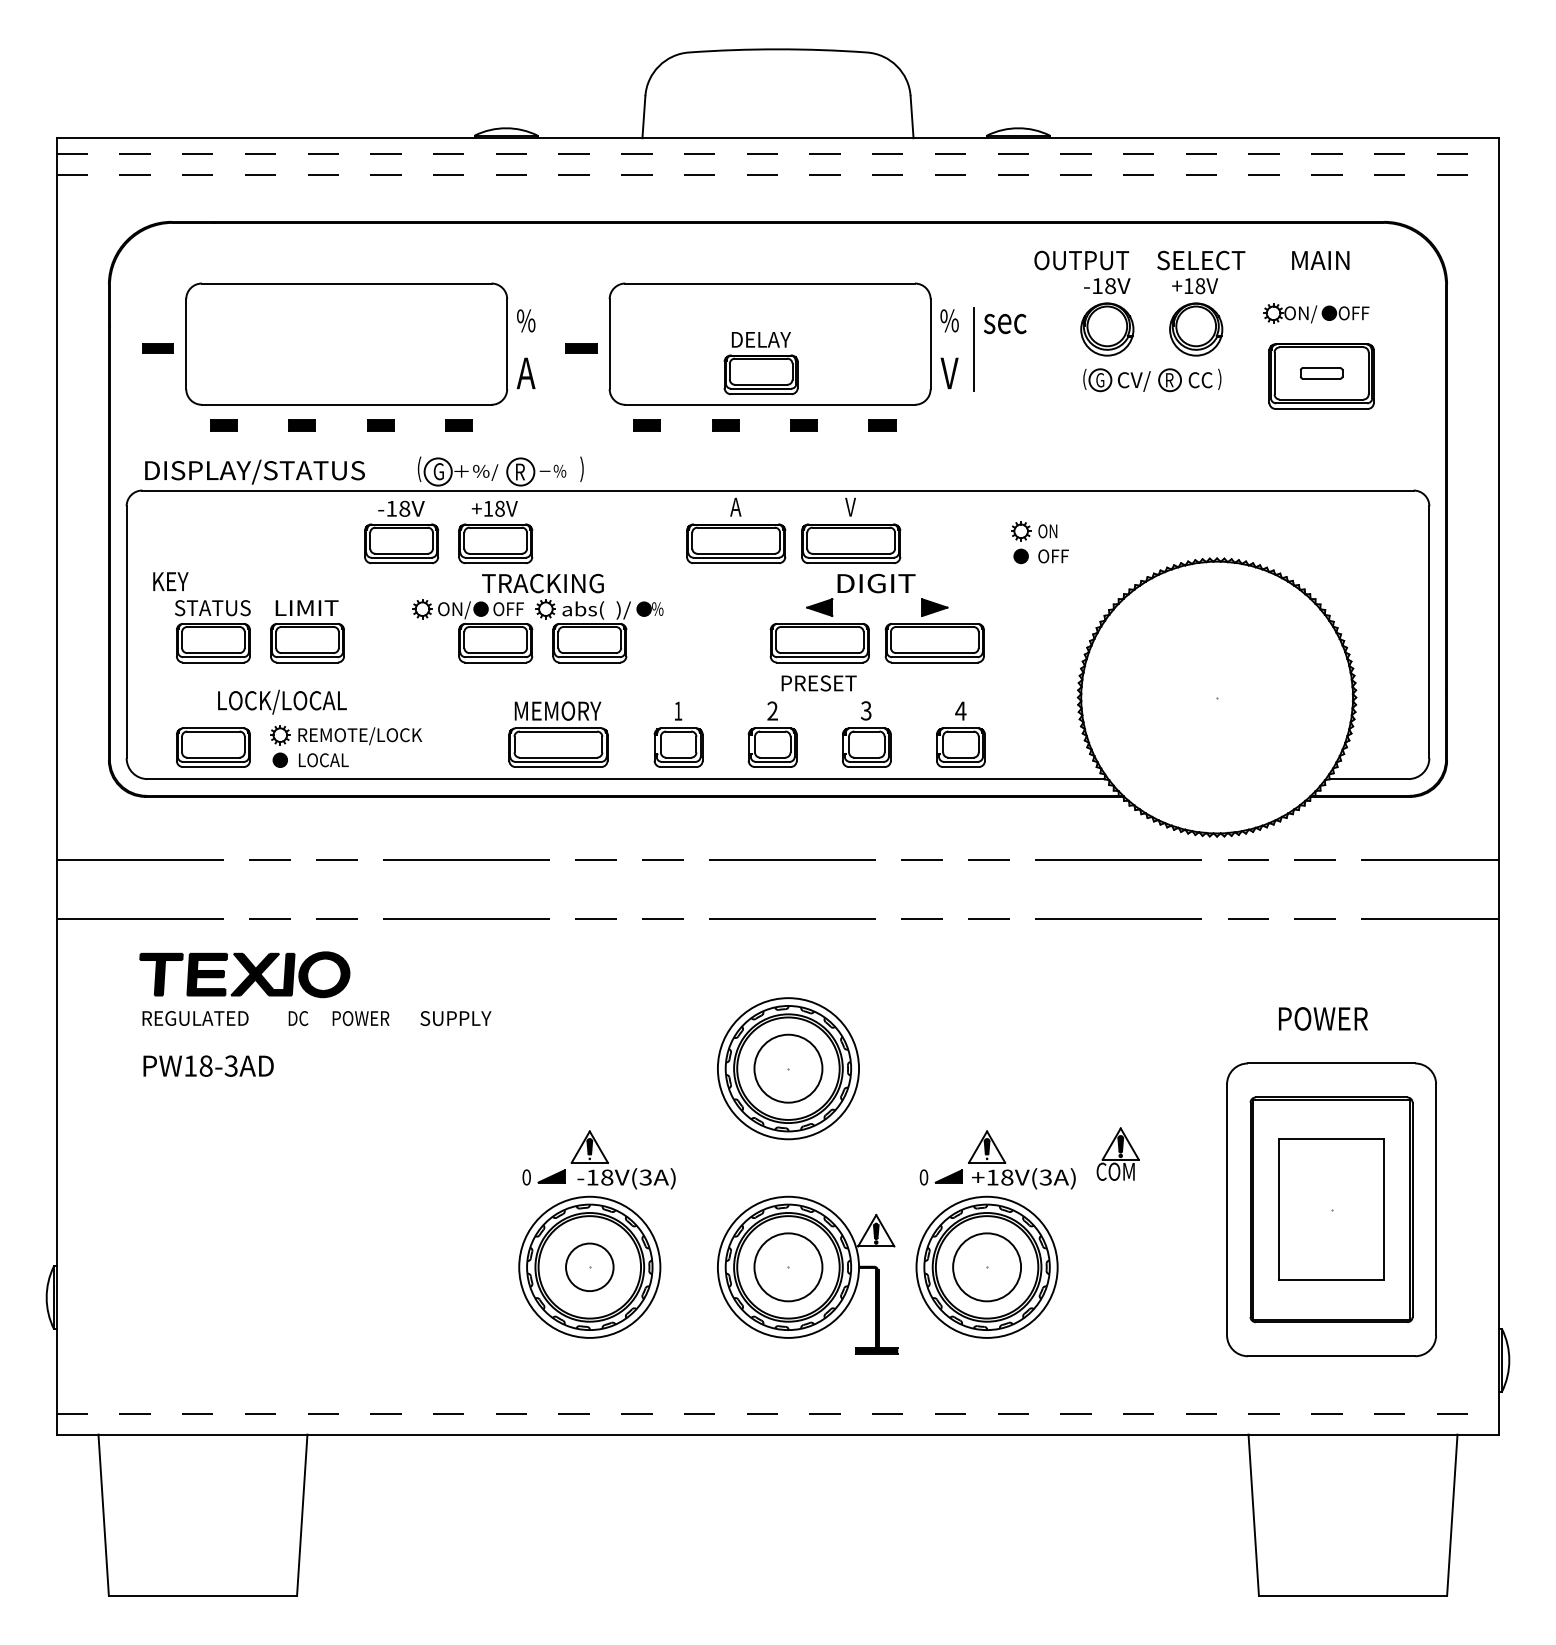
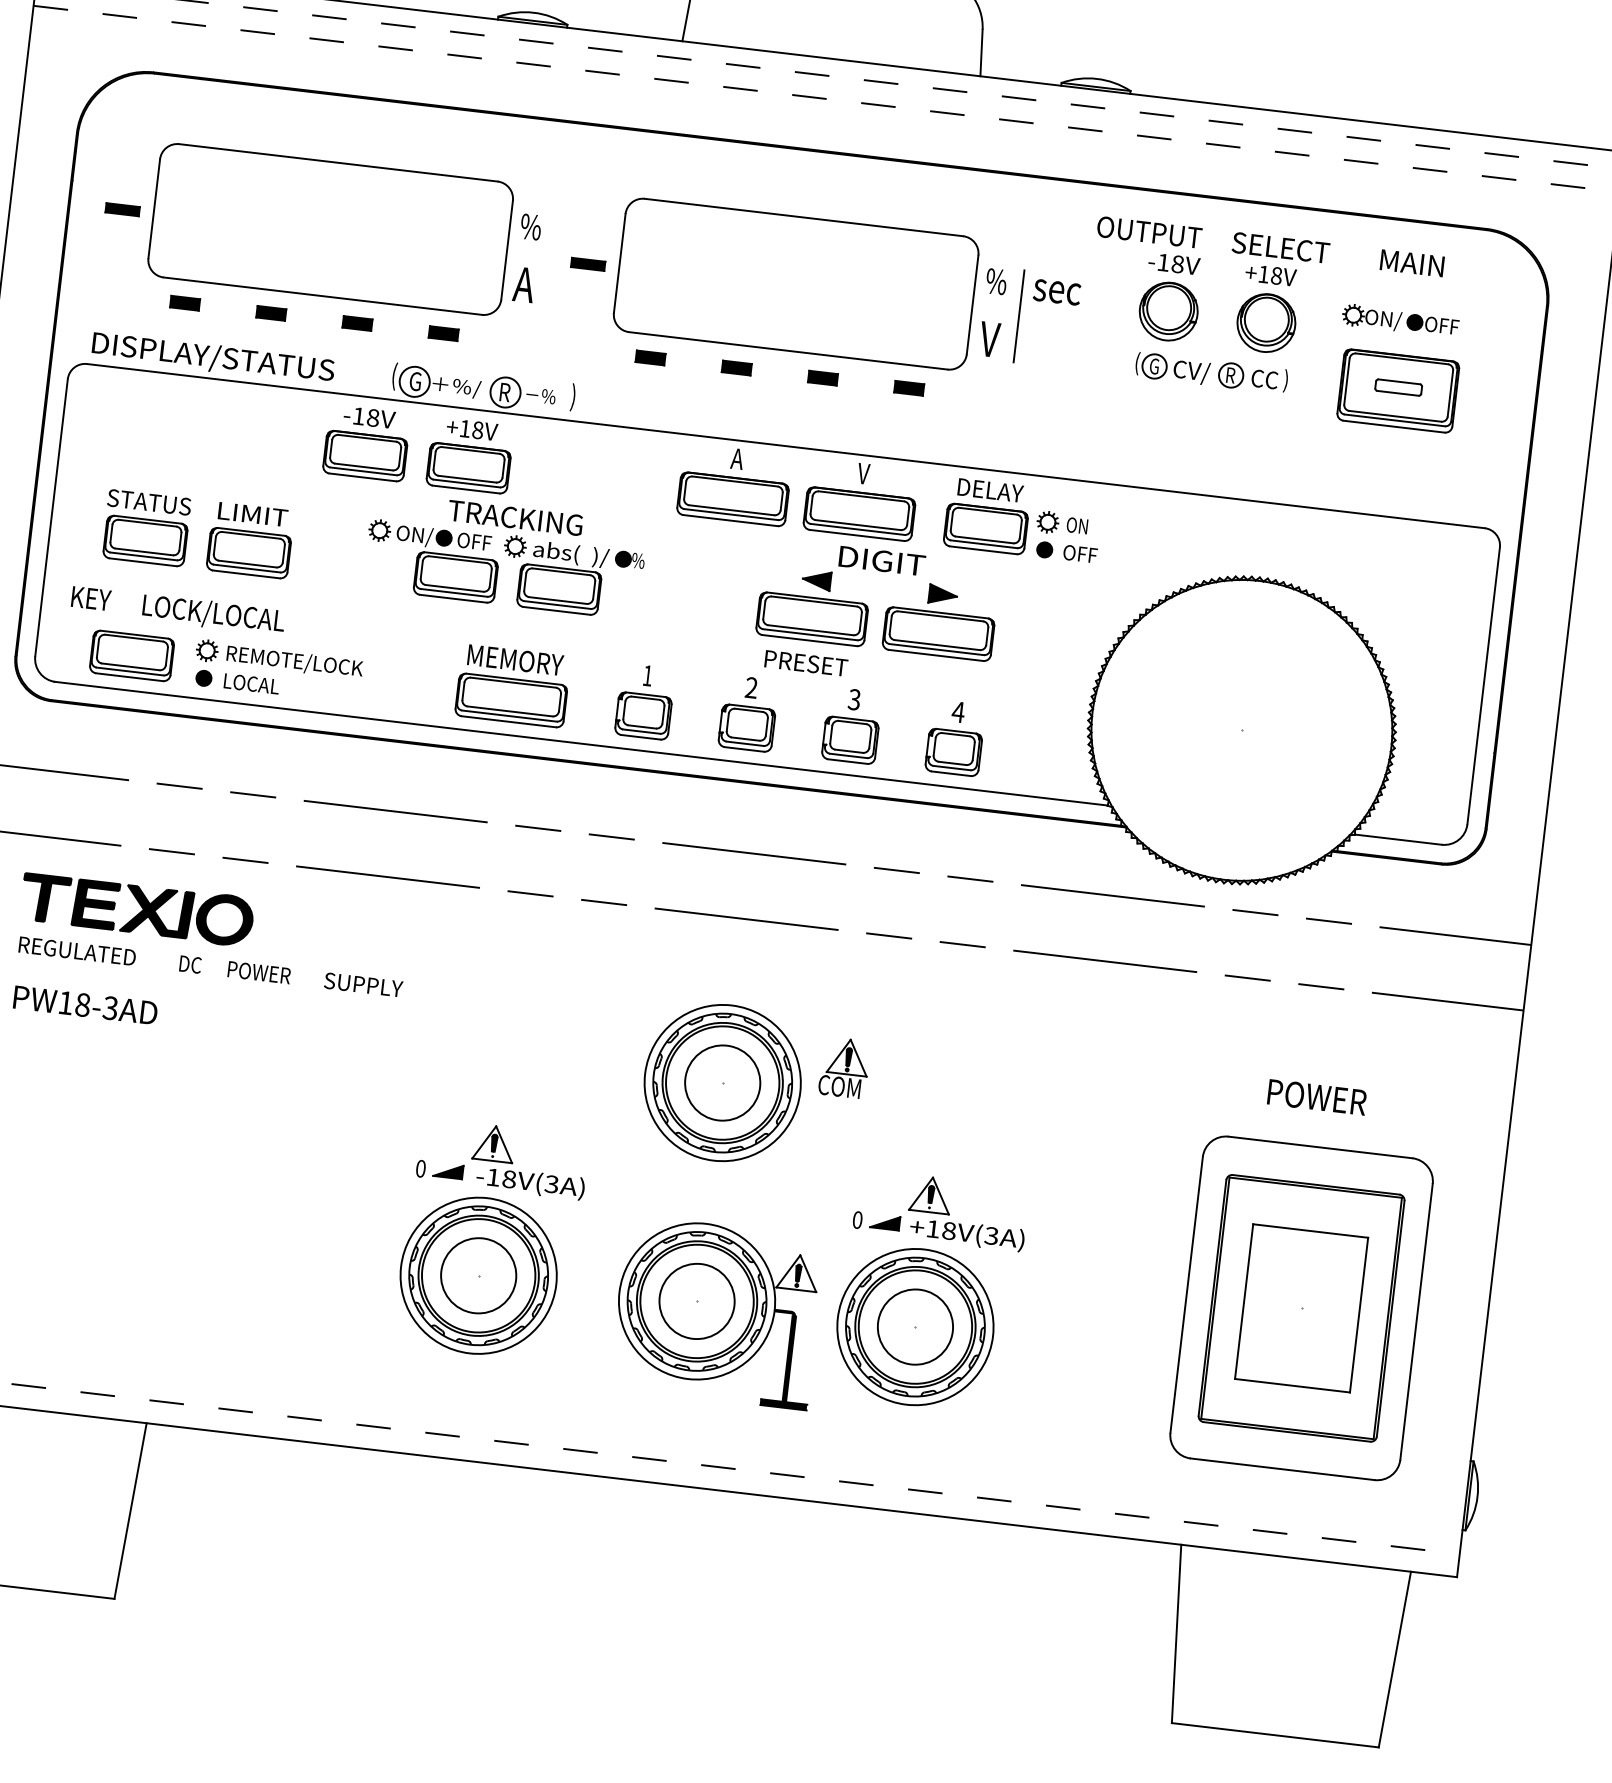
part: (760, 363) -> (986, 516), moved
text: (170, 581) -> (90, 598), moved
part: (1117, 1153) -> (843, 1066), moved
circle: (589, 1267) -> (478, 1275), size x1.43

